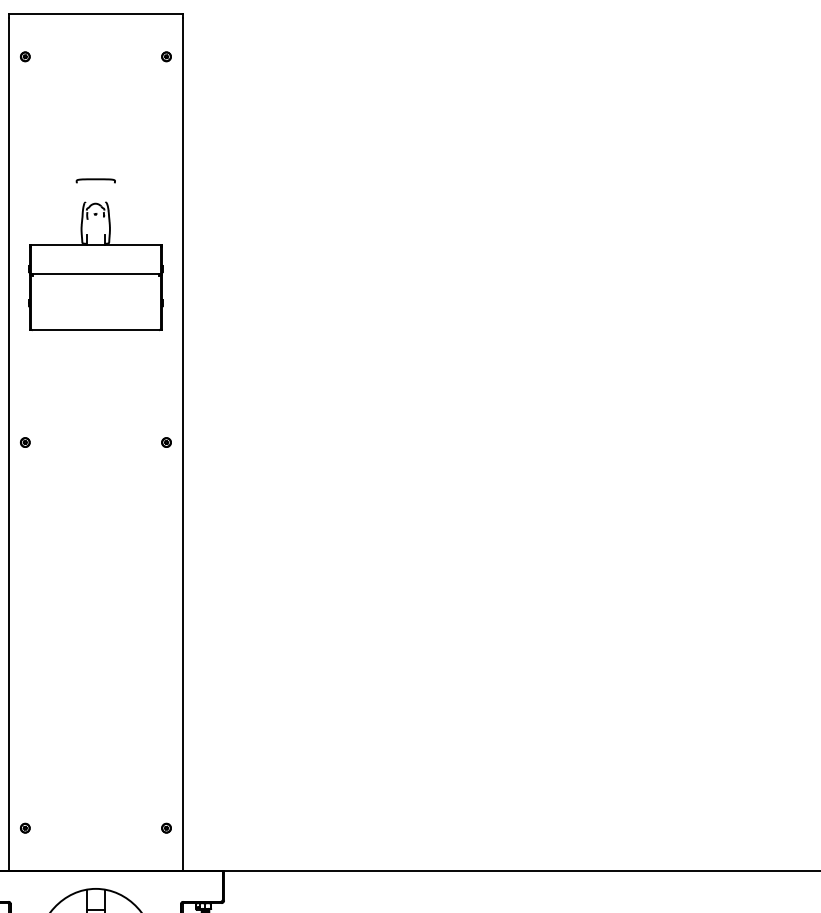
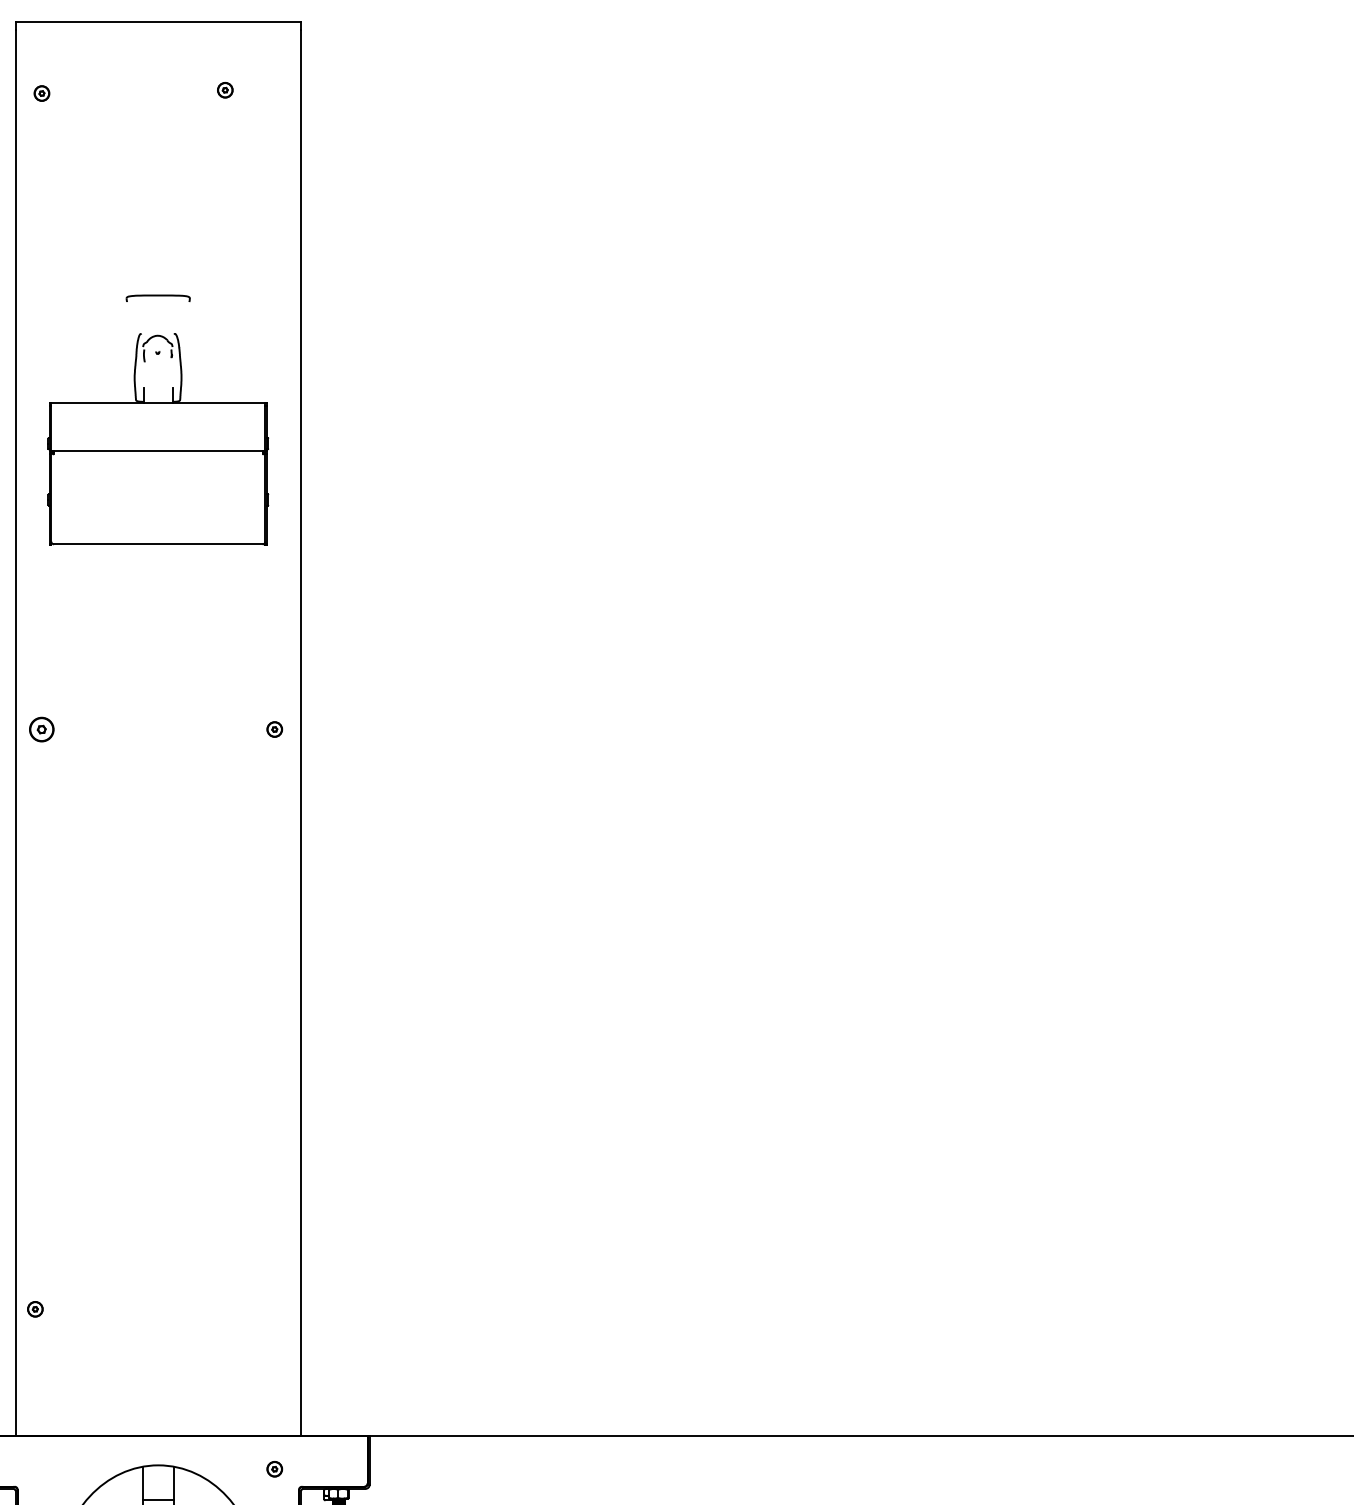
part: (166, 56) -> (225, 89), moved
part: (25, 442) -> (42, 729), size x1.6
part: (25, 827) -> (35, 1308), moved
part: (166, 827) -> (274, 1468), moved

